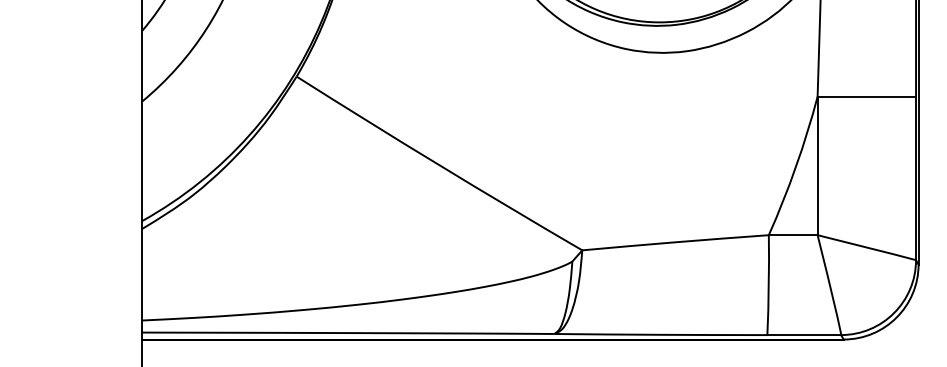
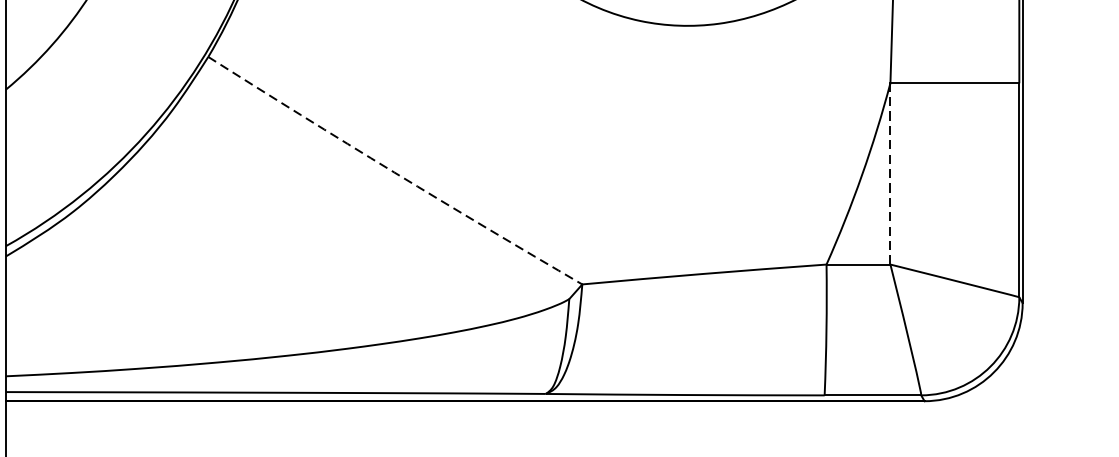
arc: (438, 164) -> (394, 172), solid -> dashed
line: (817, 165) -> (890, 173), solid -> dashed

